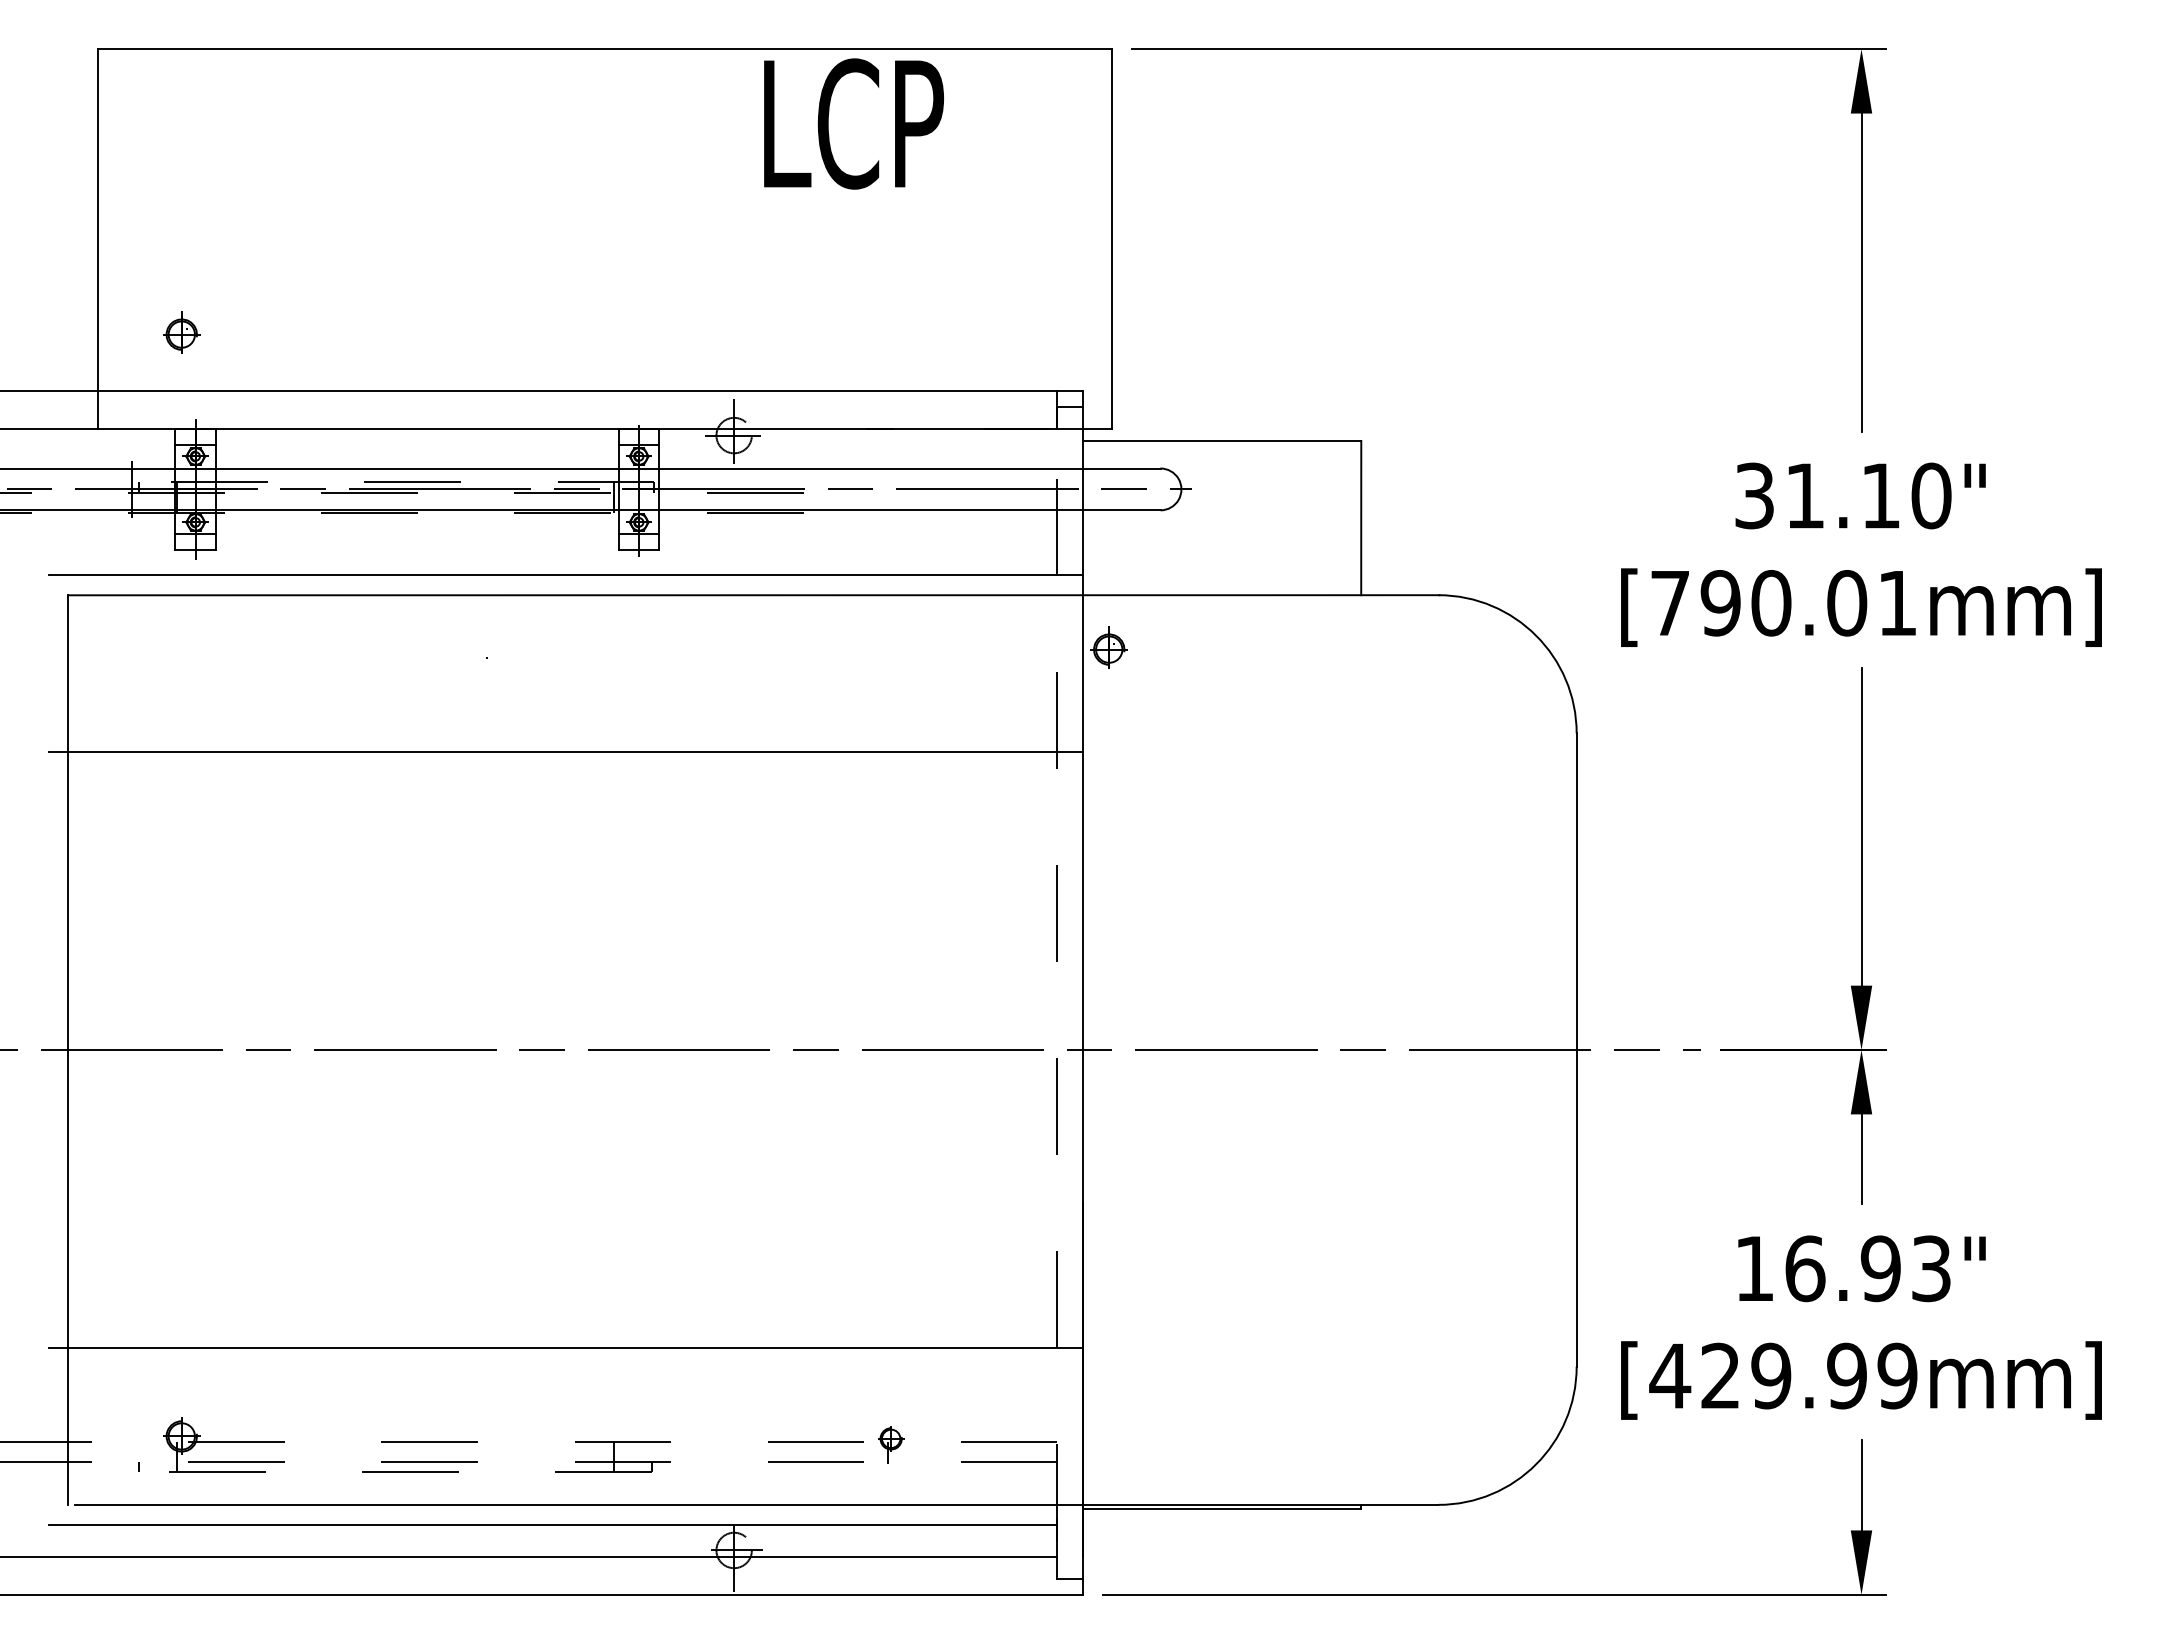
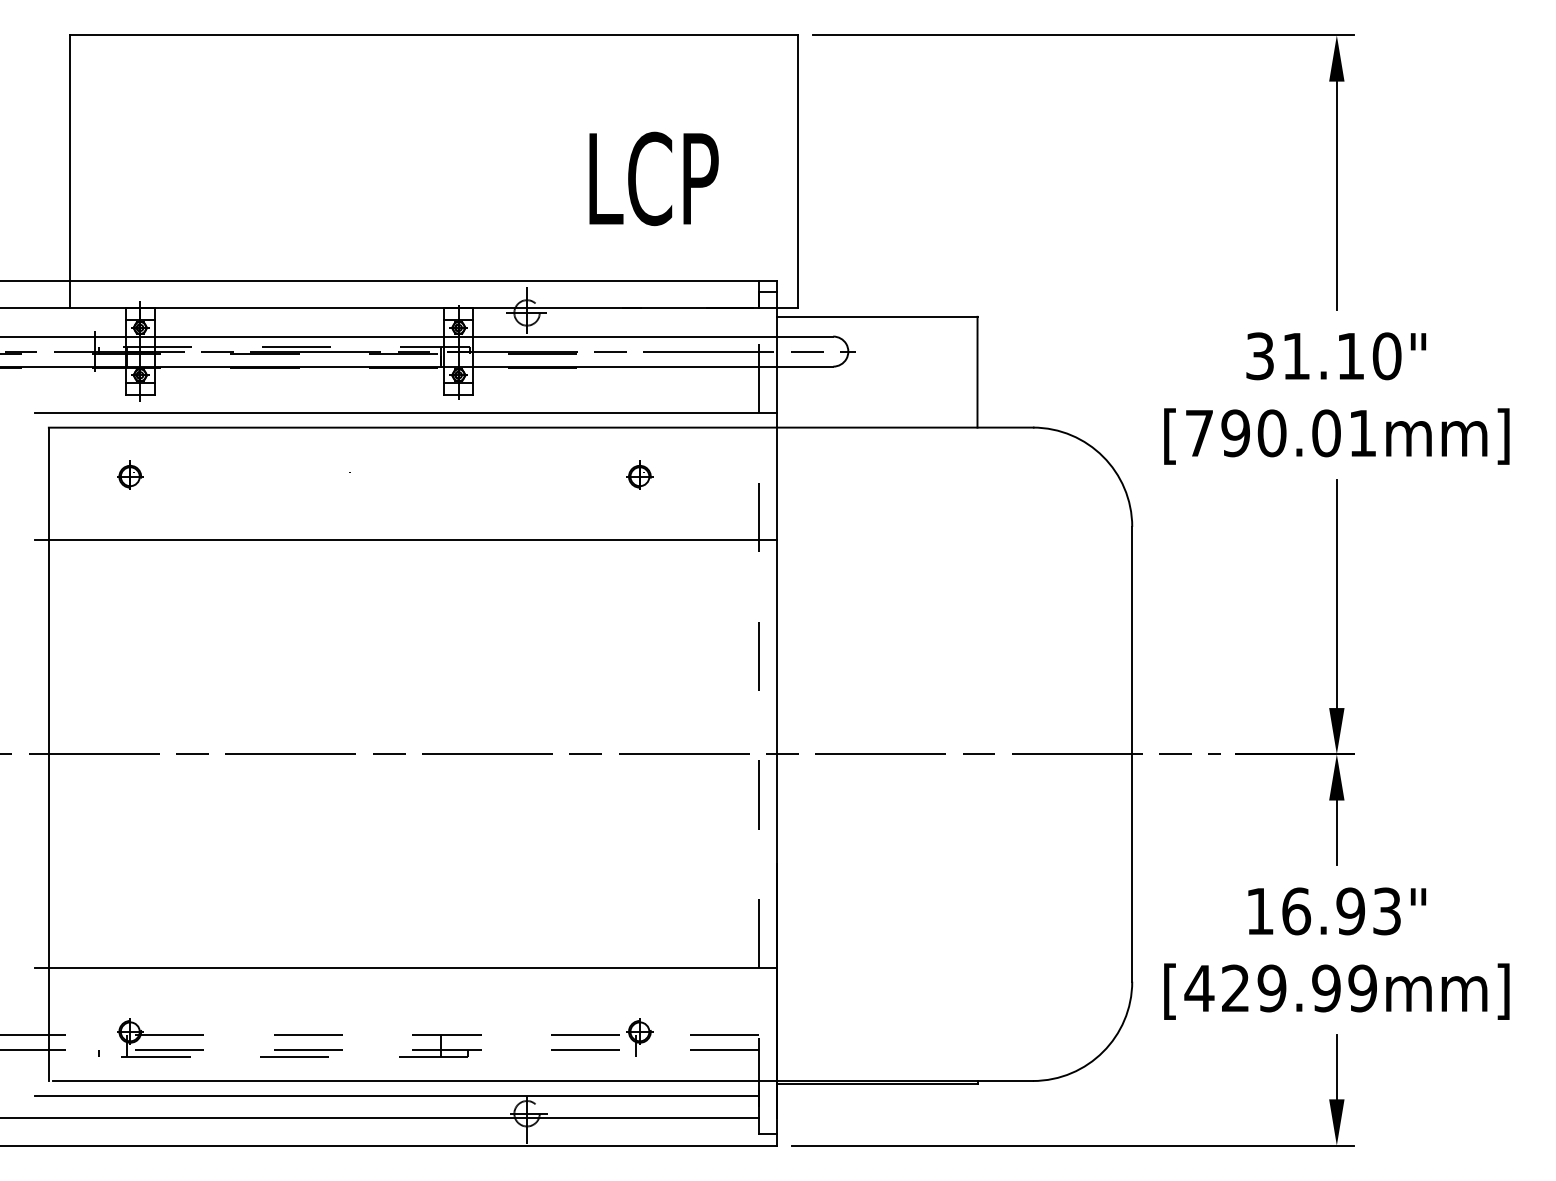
text: (853, 123) -> (653, 178), moved
part: (181, 332) -> (130, 475), moved
part: (1108, 647) -> (639, 475), moved
part: (890, 1444) -> (639, 1037), size x1.43

